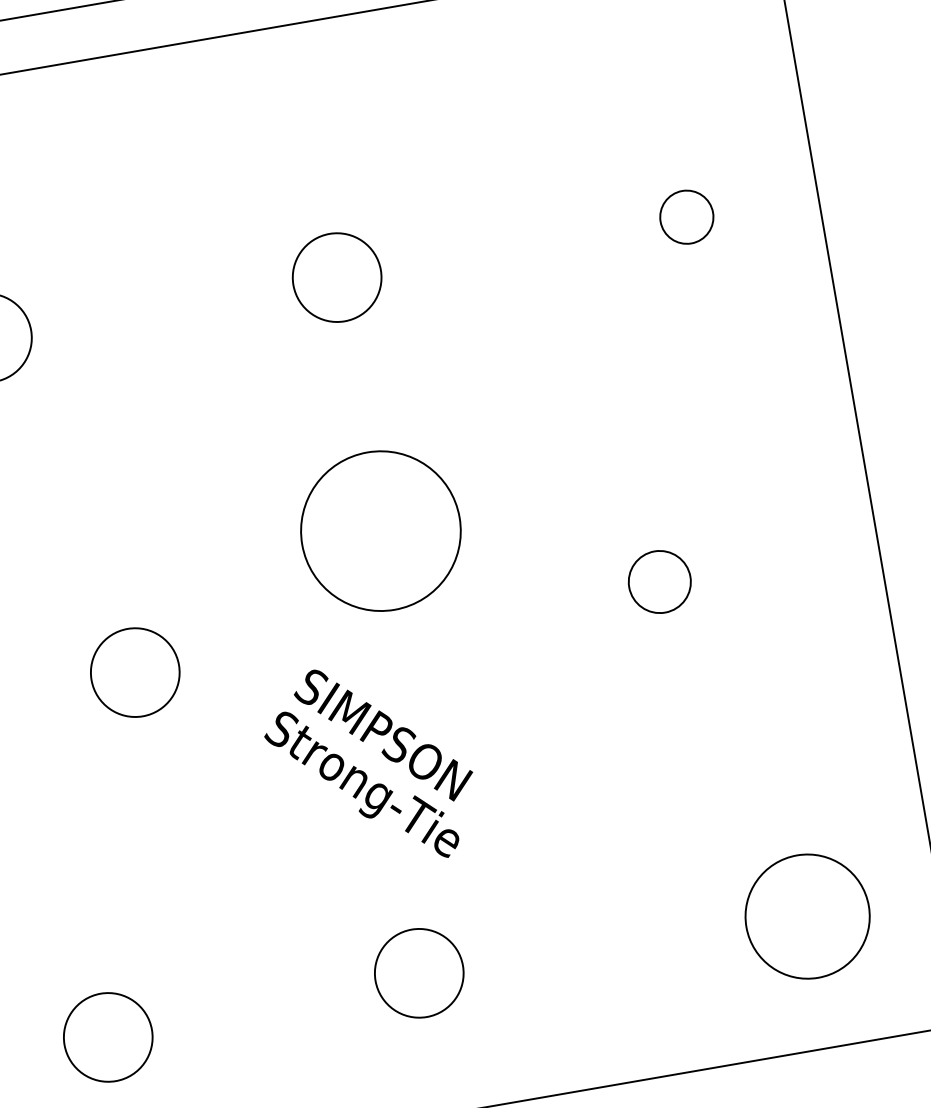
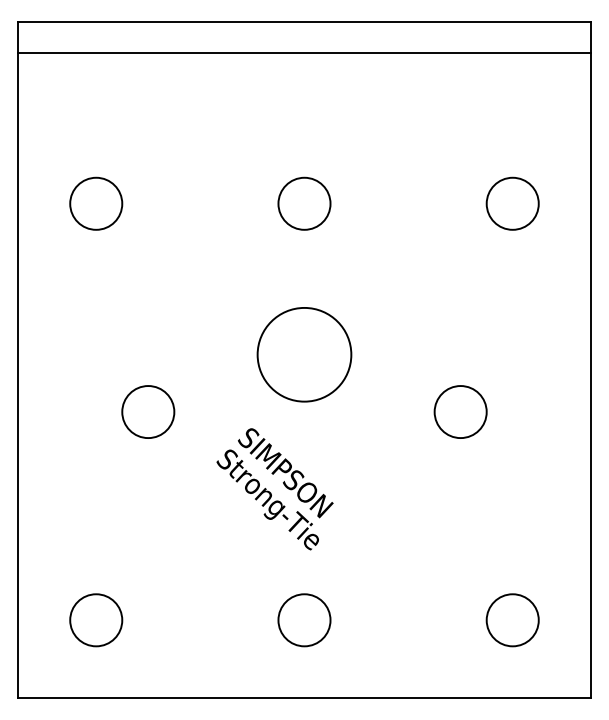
circle: (686, 216) -> (512, 203), size x1.67
circle: (659, 582) -> (460, 412), size x1.43
circle: (807, 917) -> (512, 620), size x0.71
circle: (419, 973) -> (304, 620), moved

